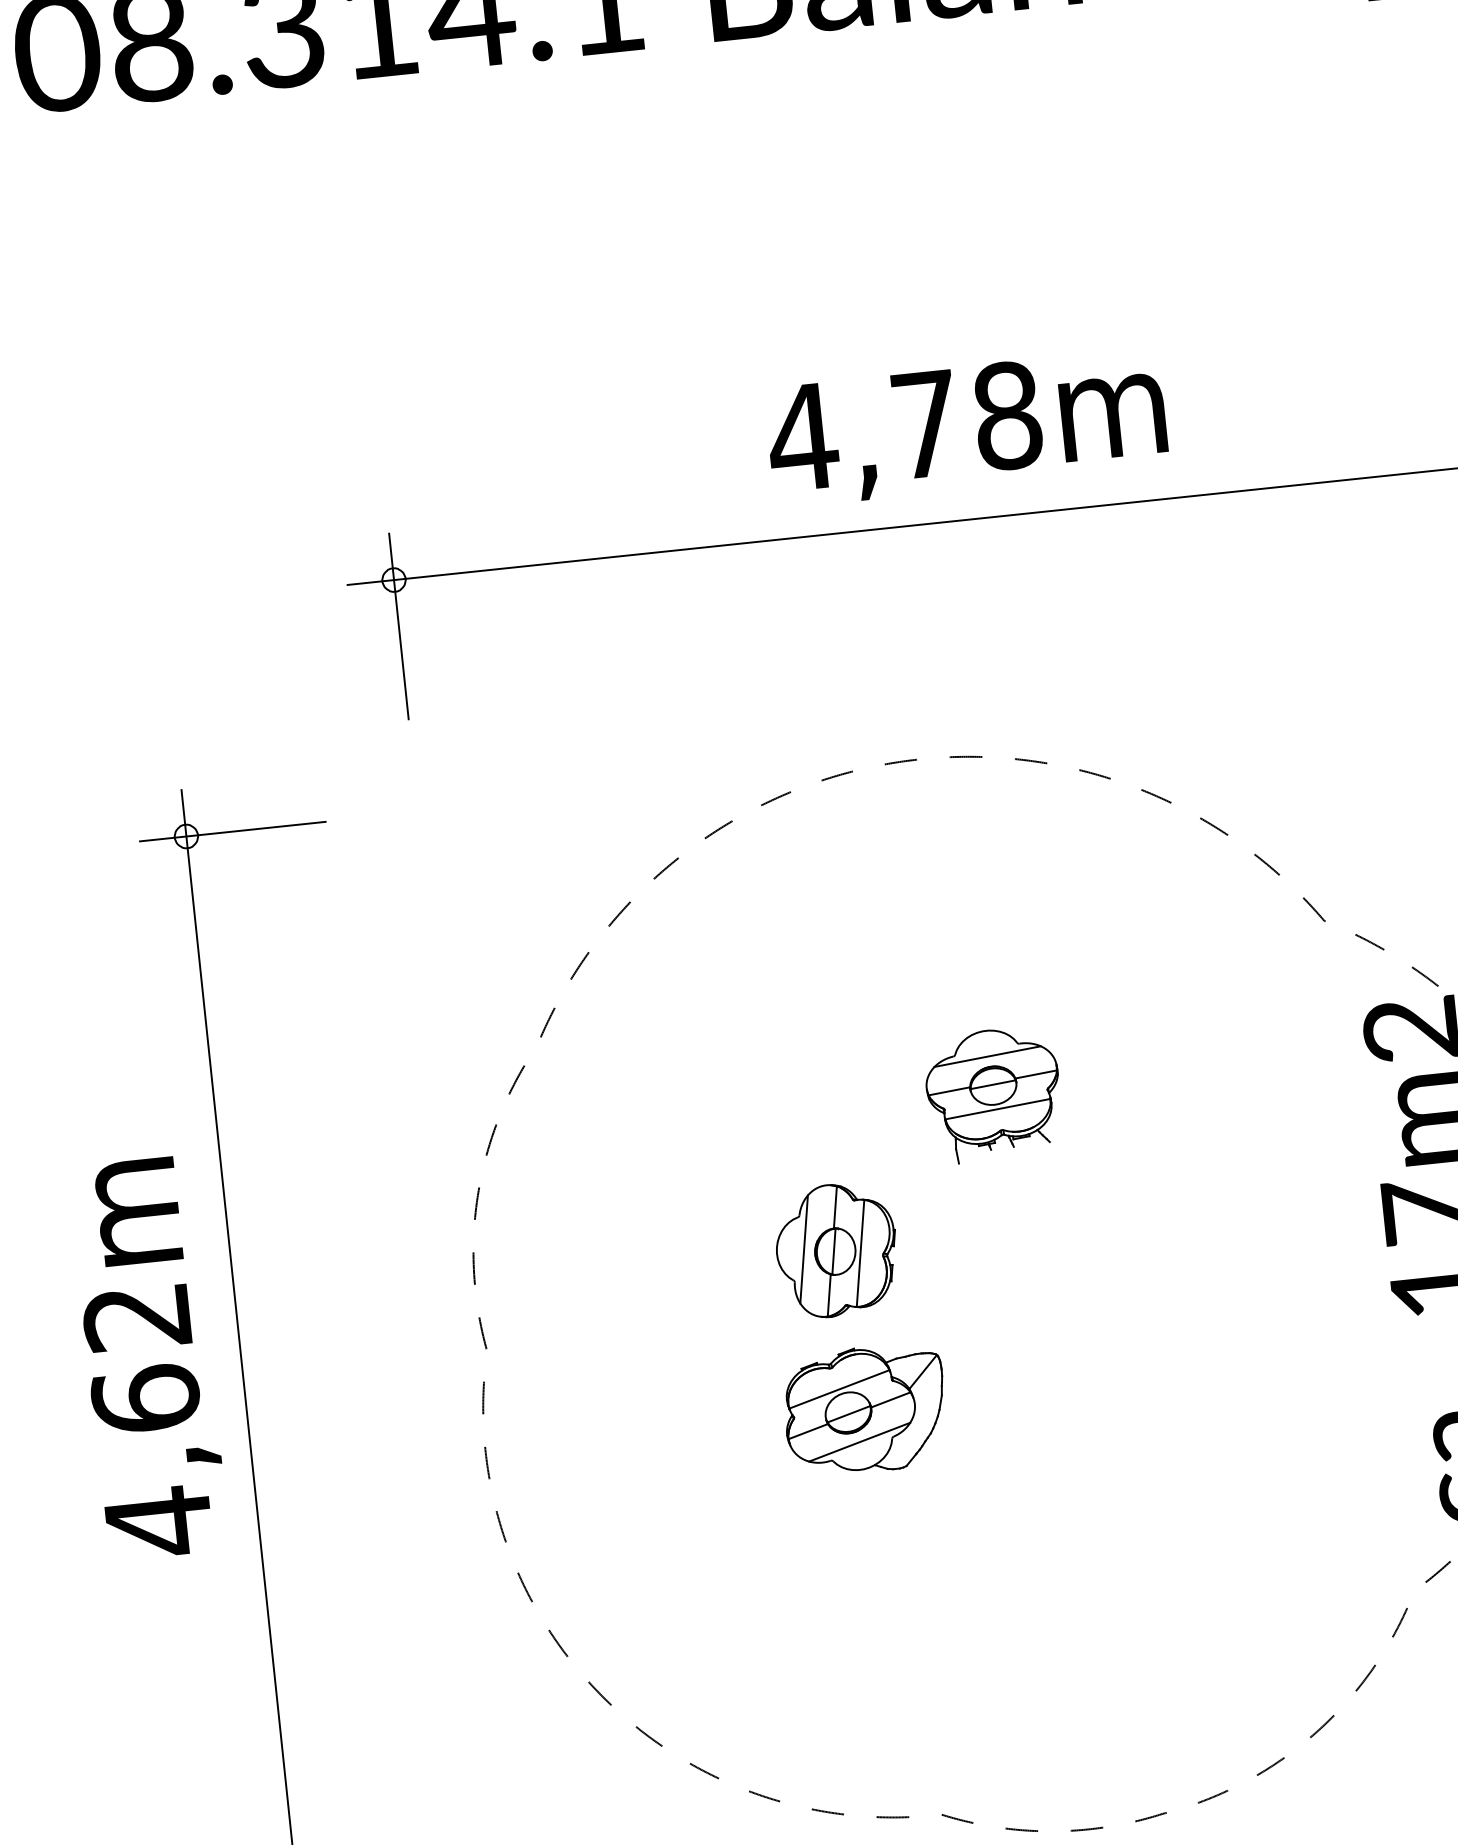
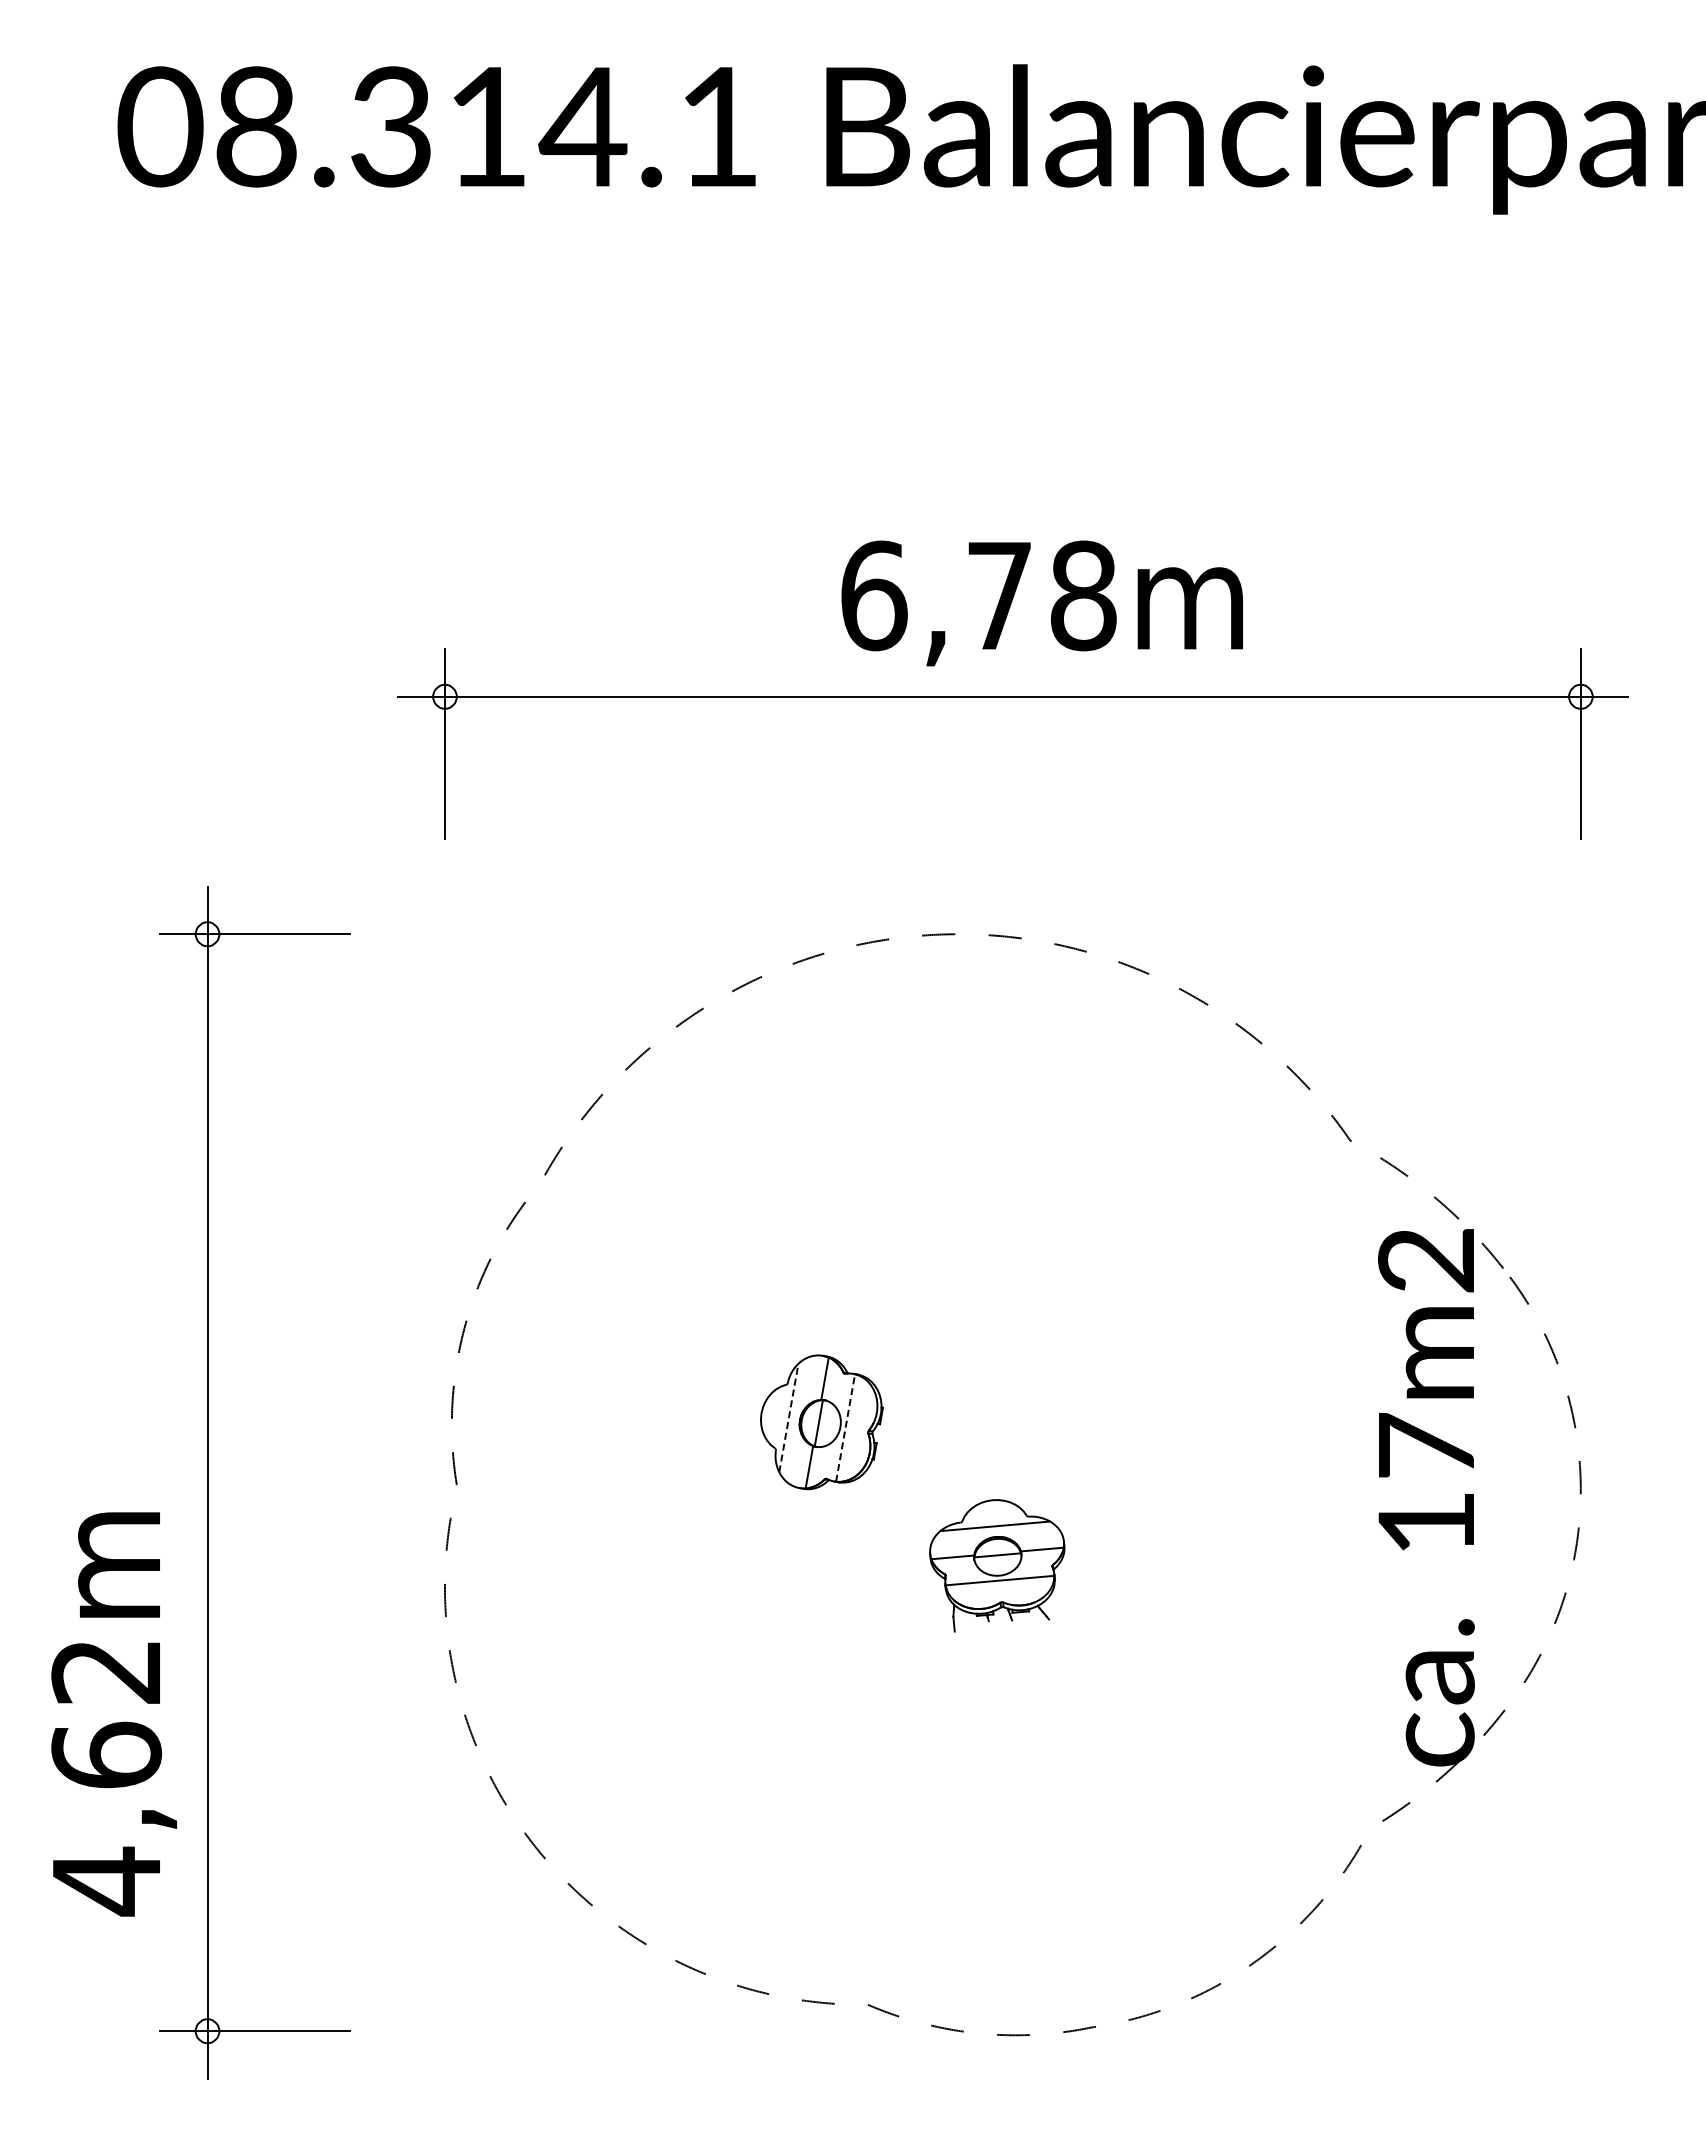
text: (802, 437) -> (873, 595), 4,78m -> 6,78m
part: (993, 1094) -> (997, 1565), moved
line: (803, 1249) -> (788, 1417), solid -> dashed
line: (860, 1253) -> (845, 1428), solid -> dashed
text: (148, 1358) -> (113, 1714), moved
part: (865, 1409) -> (833, 1586), removed

